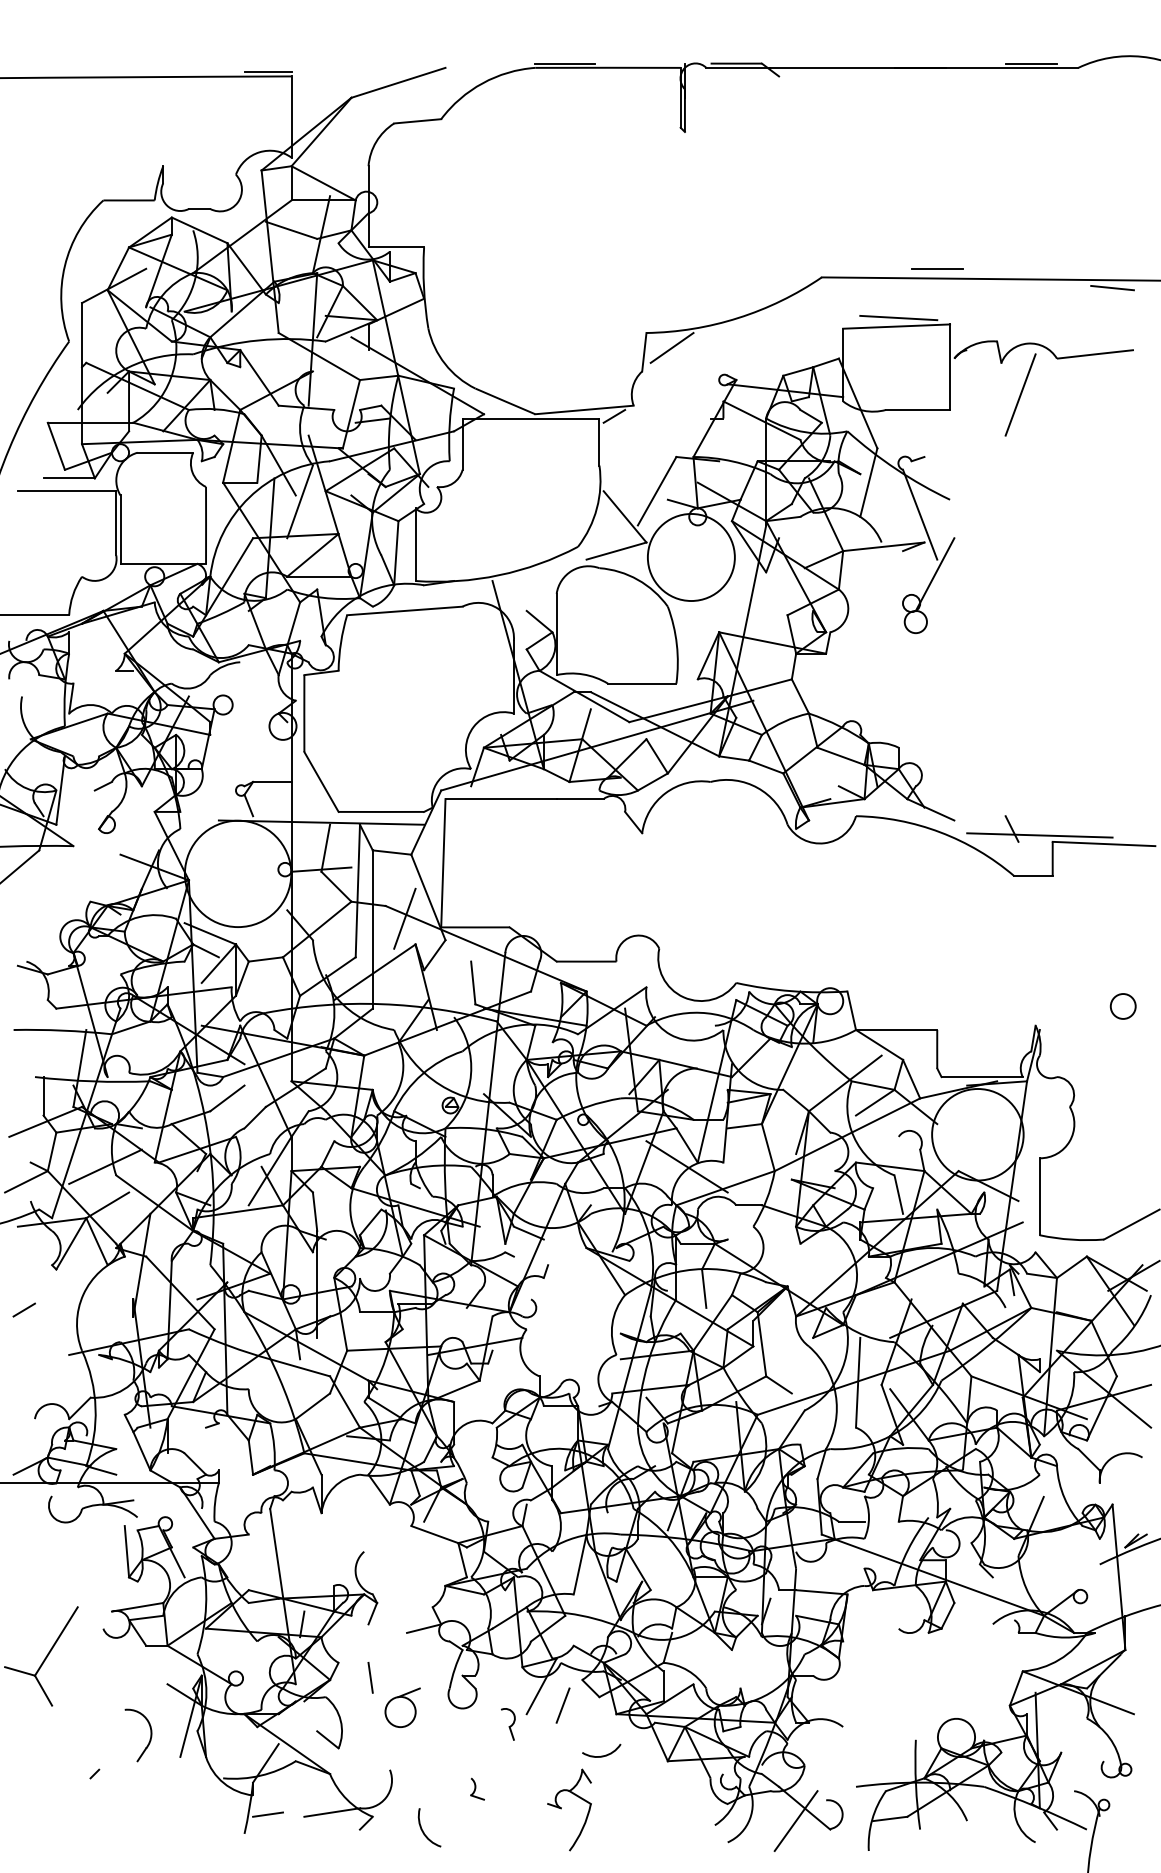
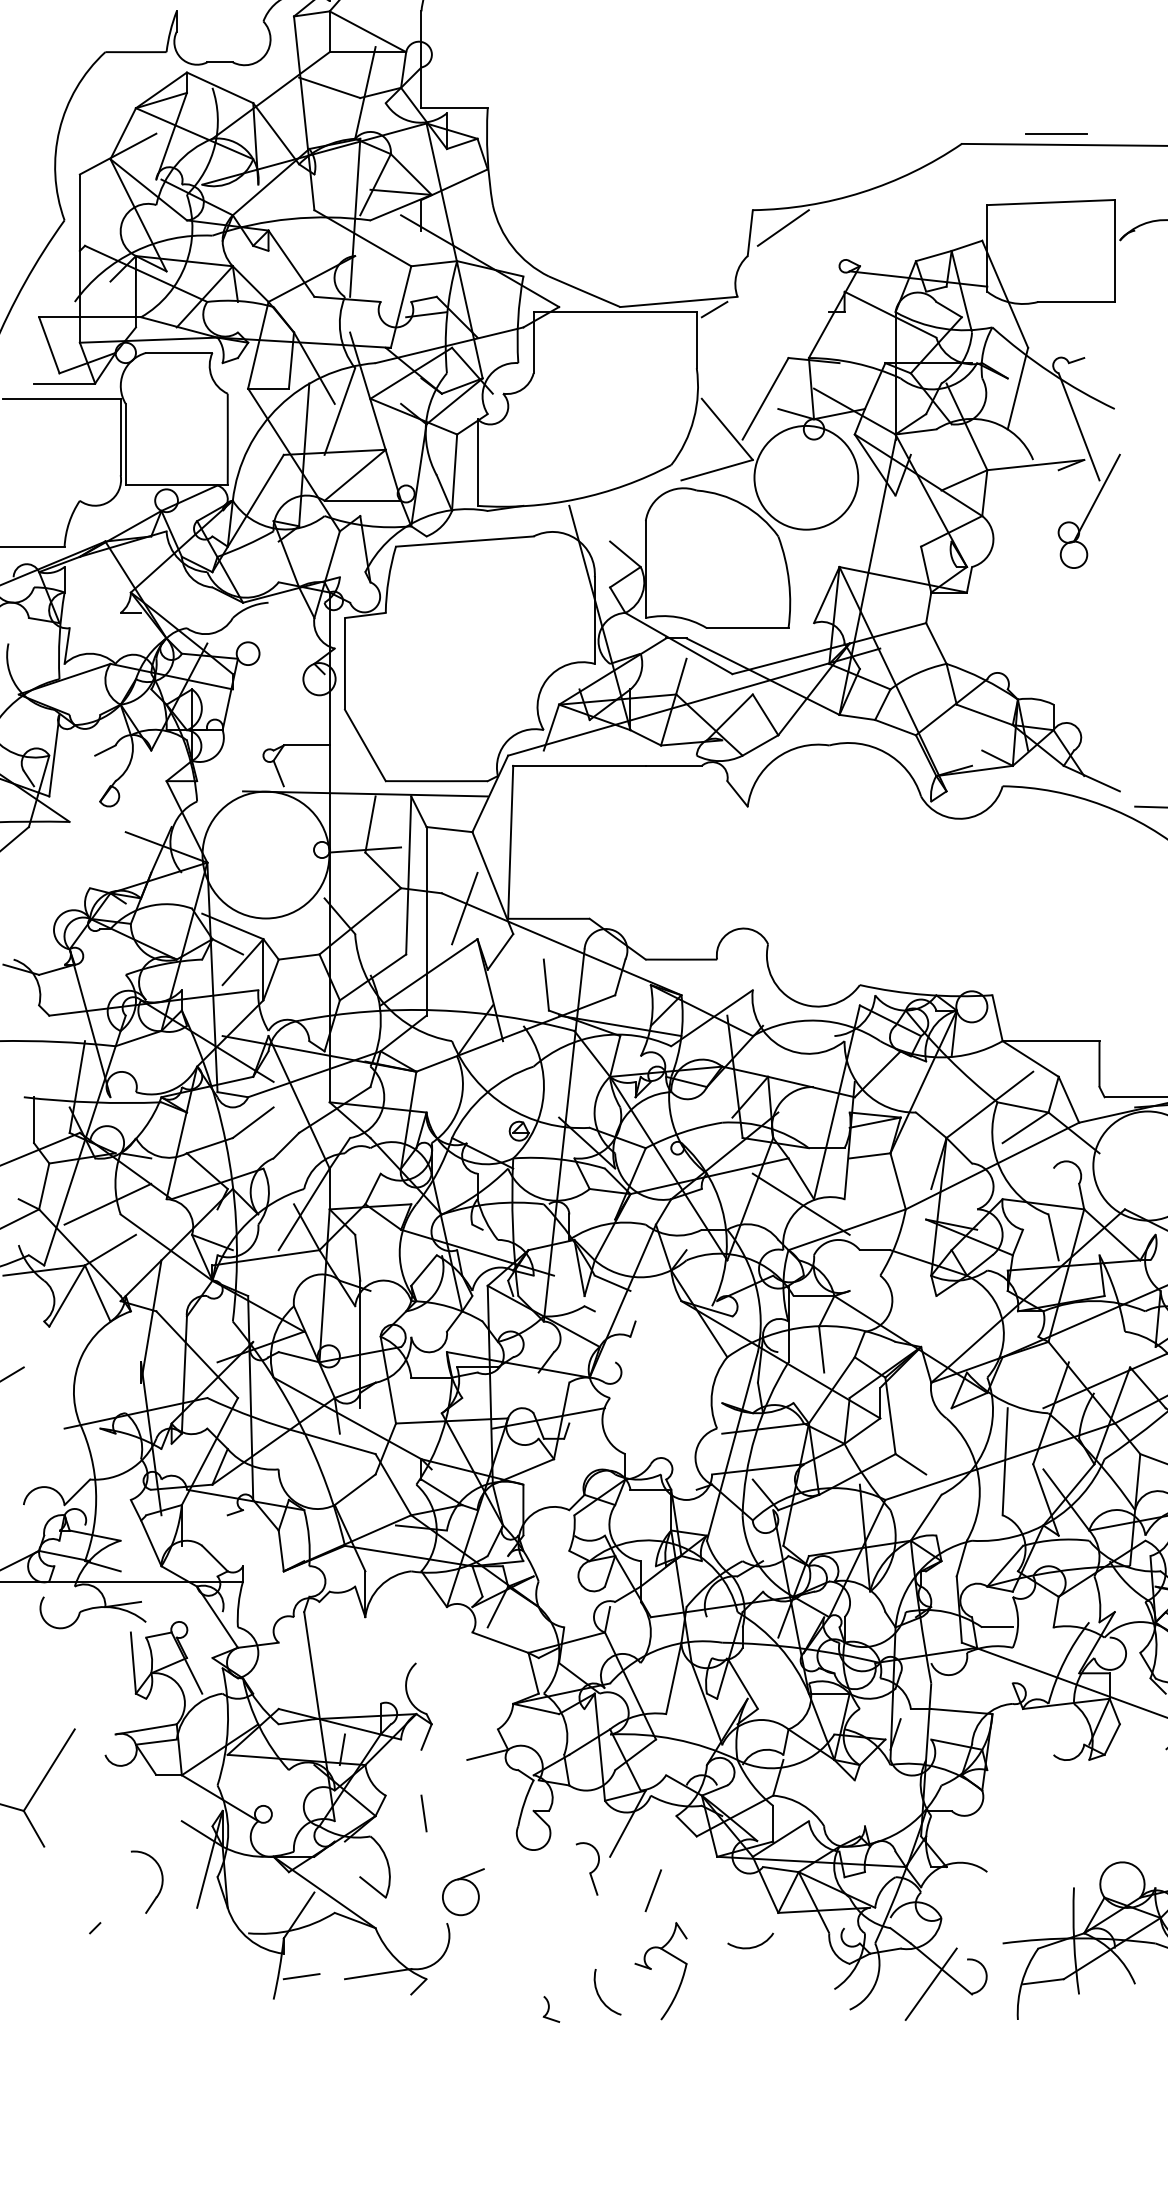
line: (937, 268) -> (1056, 133), moved
line: (898, 317) -> (1053, 191), removed
line: (562, 1705) -> (652, 1890), moved
part: (402, 1707) -> (463, 1891), moved
part: (508, 1724) -> (588, 1869), size x1.4
arc: (601, 1755) -> (750, 1946), moved
part: (477, 1788) -> (551, 2008), moved
arc: (423, 1830) -> (600, 1995), moved

